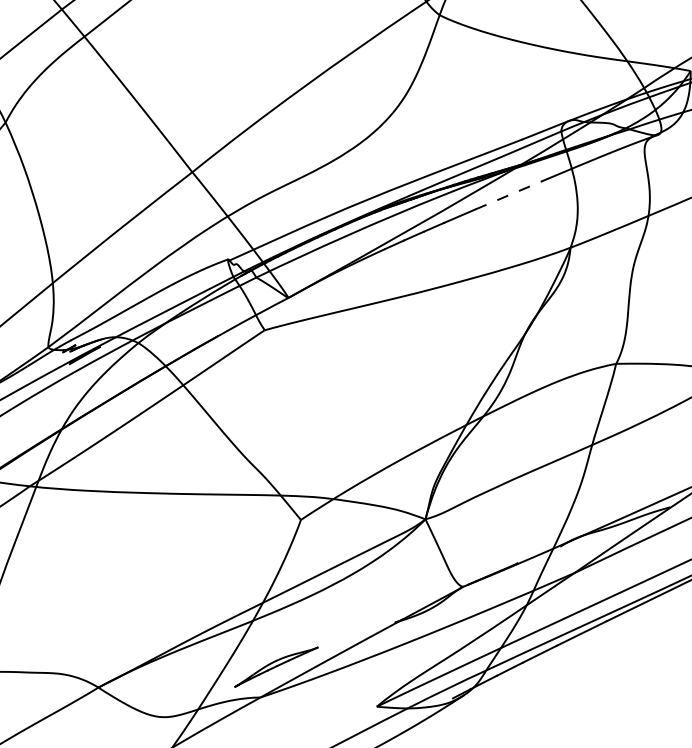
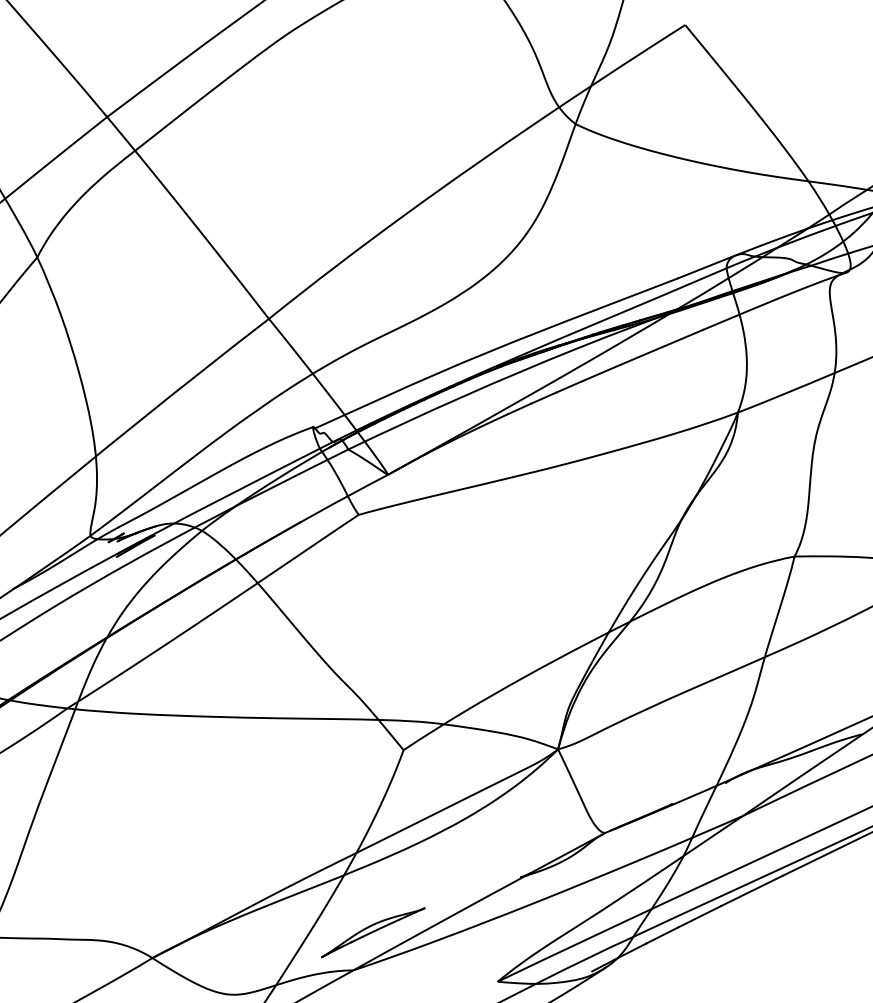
line: (509, 195) -> (662, 347), dashed -> solid

